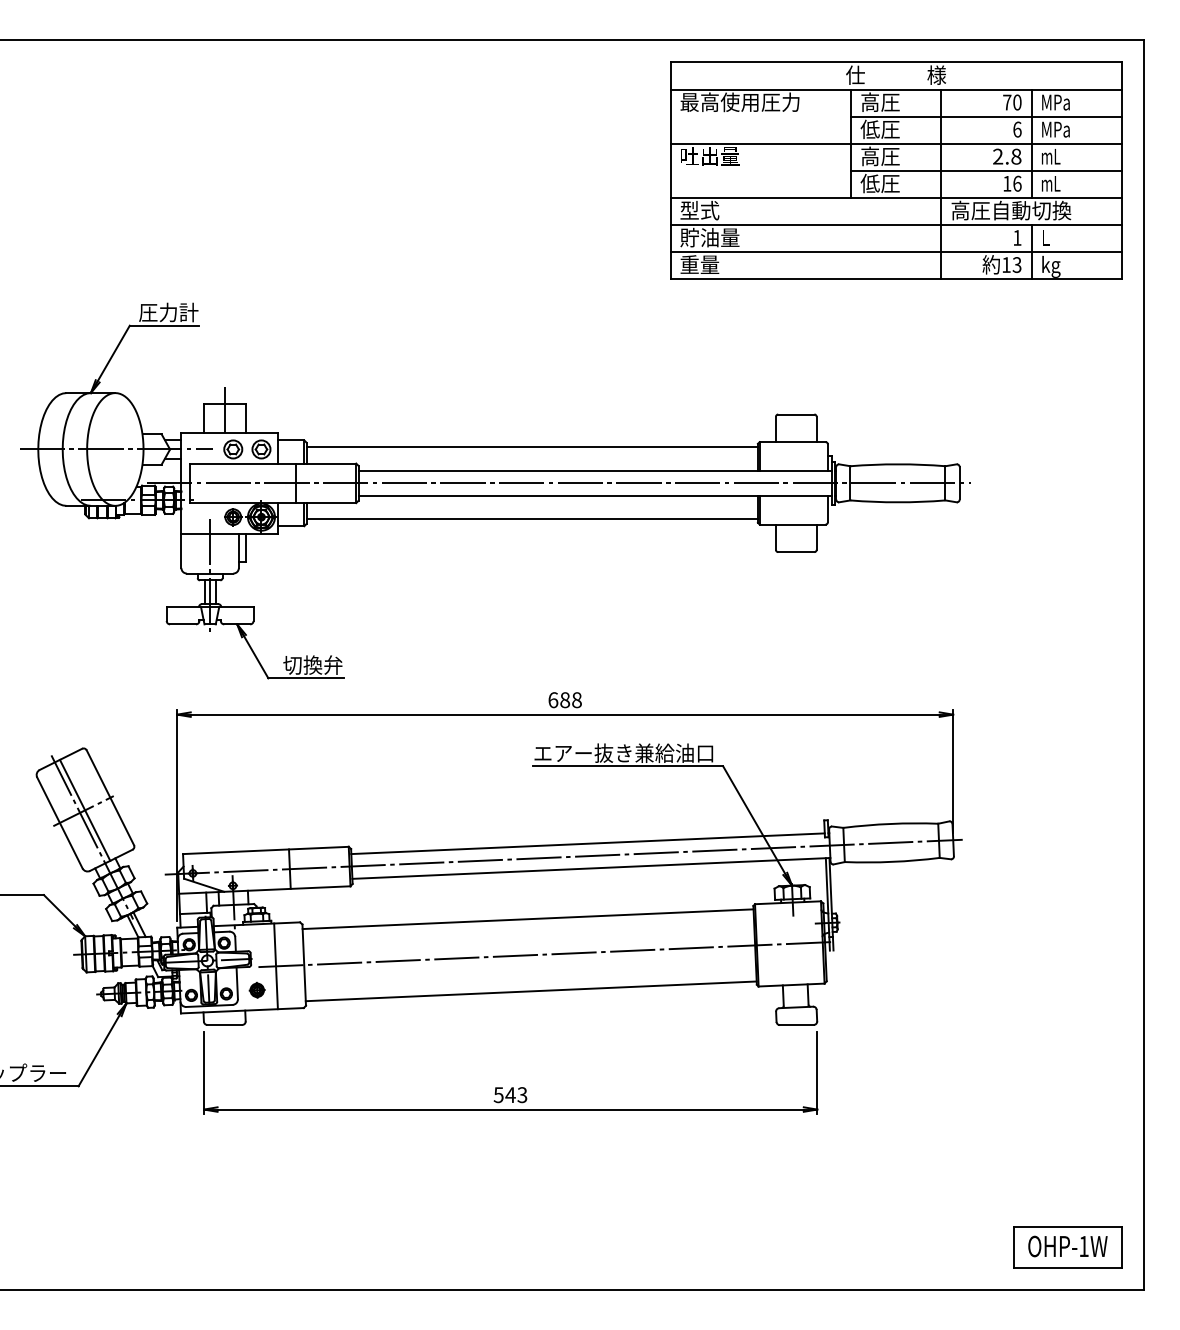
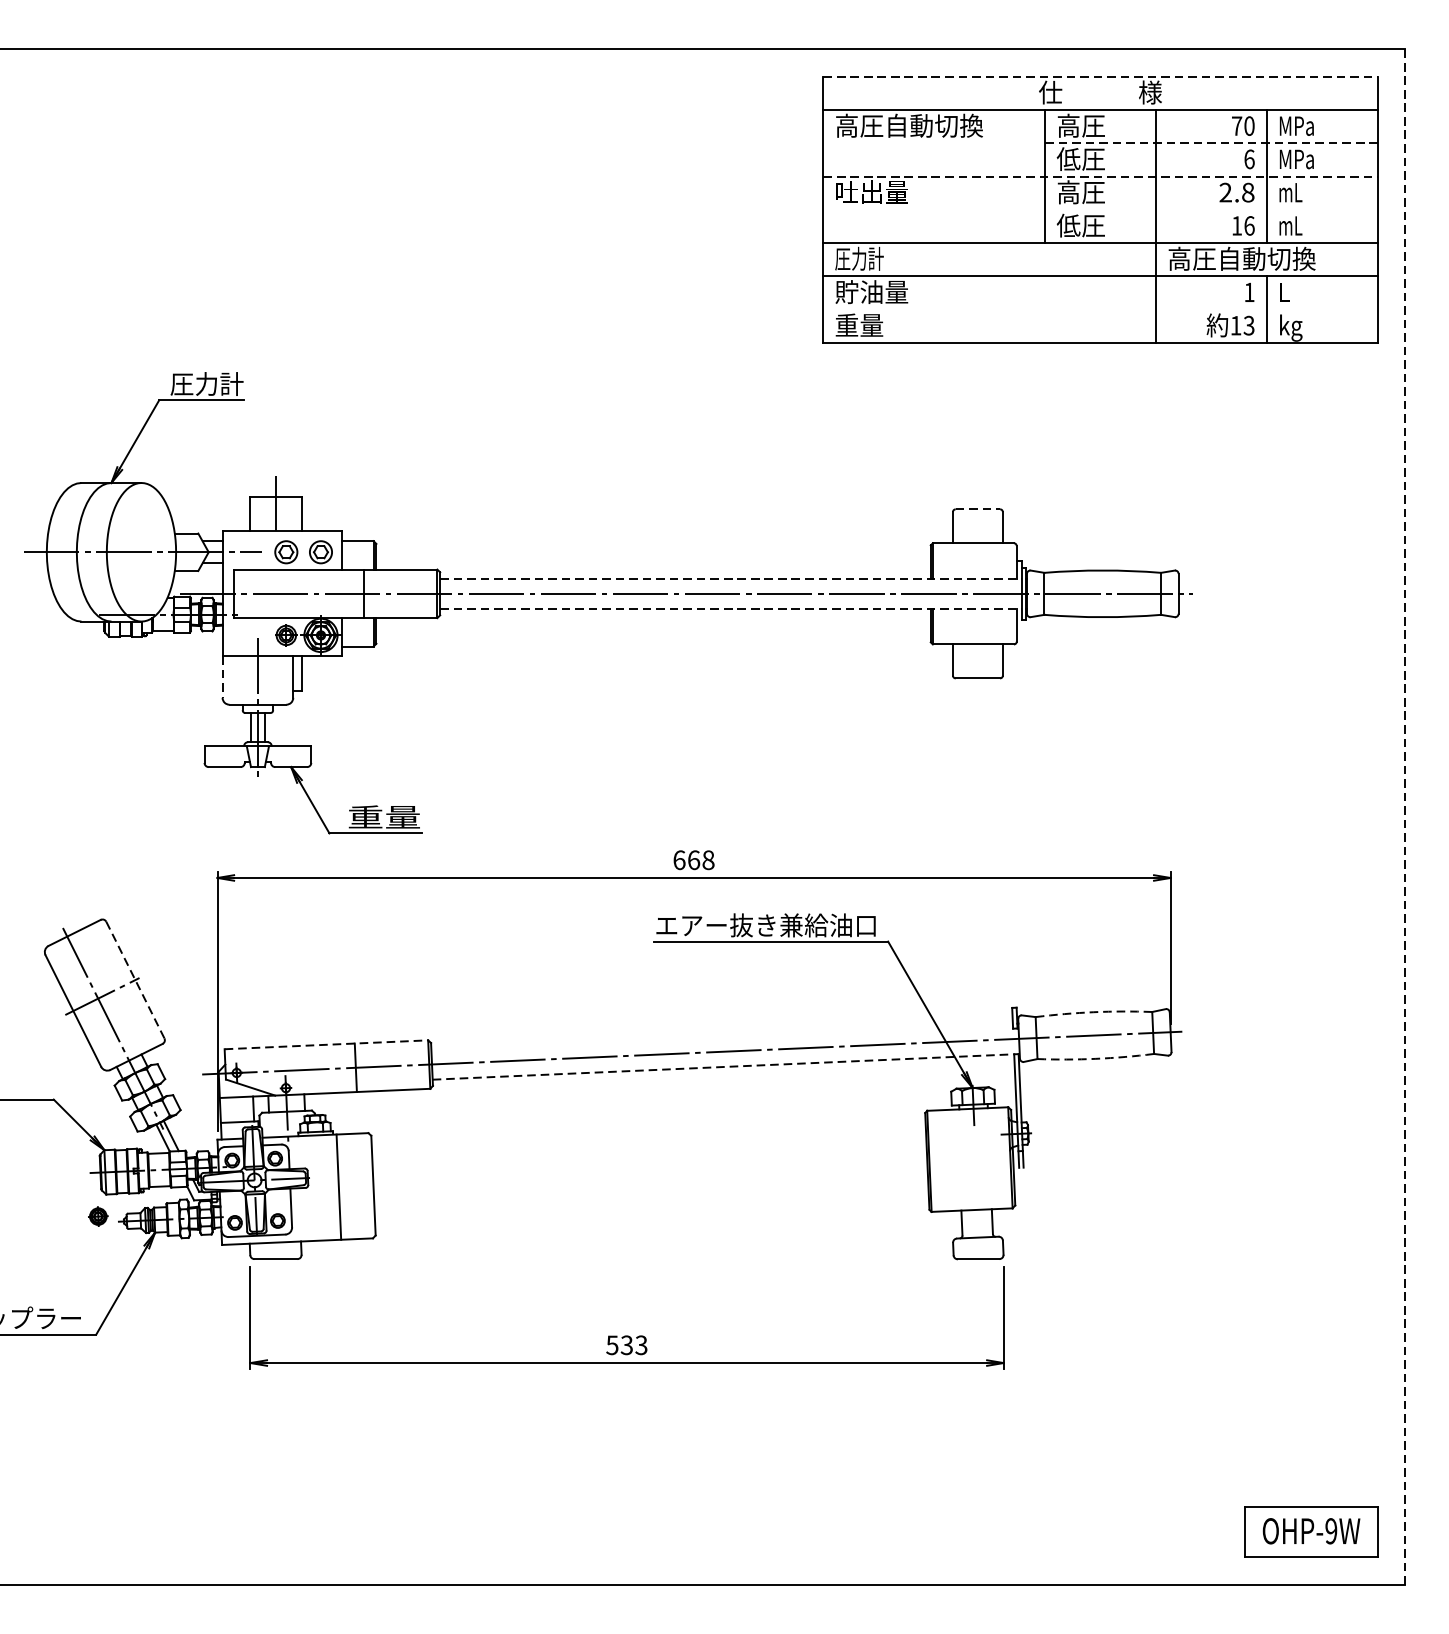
line: (896, 62) -> (1100, 76), solid -> dashed
text: (740, 101) -> (909, 124), 最高使用圧力 -> 高圧自動切換
line: (986, 116) -> (1211, 143), solid -> dashed
line: (896, 143) -> (1100, 176), solid -> dashed
line: (986, 170) -> (1211, 209), removed
text: (699, 210) -> (858, 258), 型式 -> 圧力計
line: (895, 252) -> (1099, 310), removed
line: (796, 414) -> (978, 509), solid -> dashed
line: (531, 447) -> (652, 549), removed
line: (595, 470) -> (731, 578), solid -> dashed
line: (595, 495) -> (731, 608), solid -> dashed
line: (531, 519) -> (652, 638), removed
line: (181, 551) -> (222, 677), solid -> dashed
text: (312, 664) -> (383, 816), 切換弁 -> 重量
line: (1144, 664) -> (1405, 816), solid -> dashed
text: (565, 700) -> (694, 860), 688 -> 668
line: (110, 798) -> (135, 980), solid -> dashed
line: (84, 809) -> (103, 994), removed
arc: (890, 823) -> (1093, 1011), solid -> dashed
line: (587, 843) -> (721, 1036), removed
line: (265, 850) -> (325, 1044), solid -> dashed
arc: (892, 861) -> (1096, 1058), solid -> dashed
line: (591, 868) -> (726, 1066), solid -> dashed
line: (527, 919) -> (647, 1129), removed
line: (545, 954) -> (669, 1172), removed
part: (256, 989) -> (97, 1215), moved
line: (530, 991) -> (651, 1218), removed
text: (510, 1095) -> (626, 1345), 543 -> 533
text: (1083, 1246) -> (1330, 1531), OHP-1W -> OHP-9W

